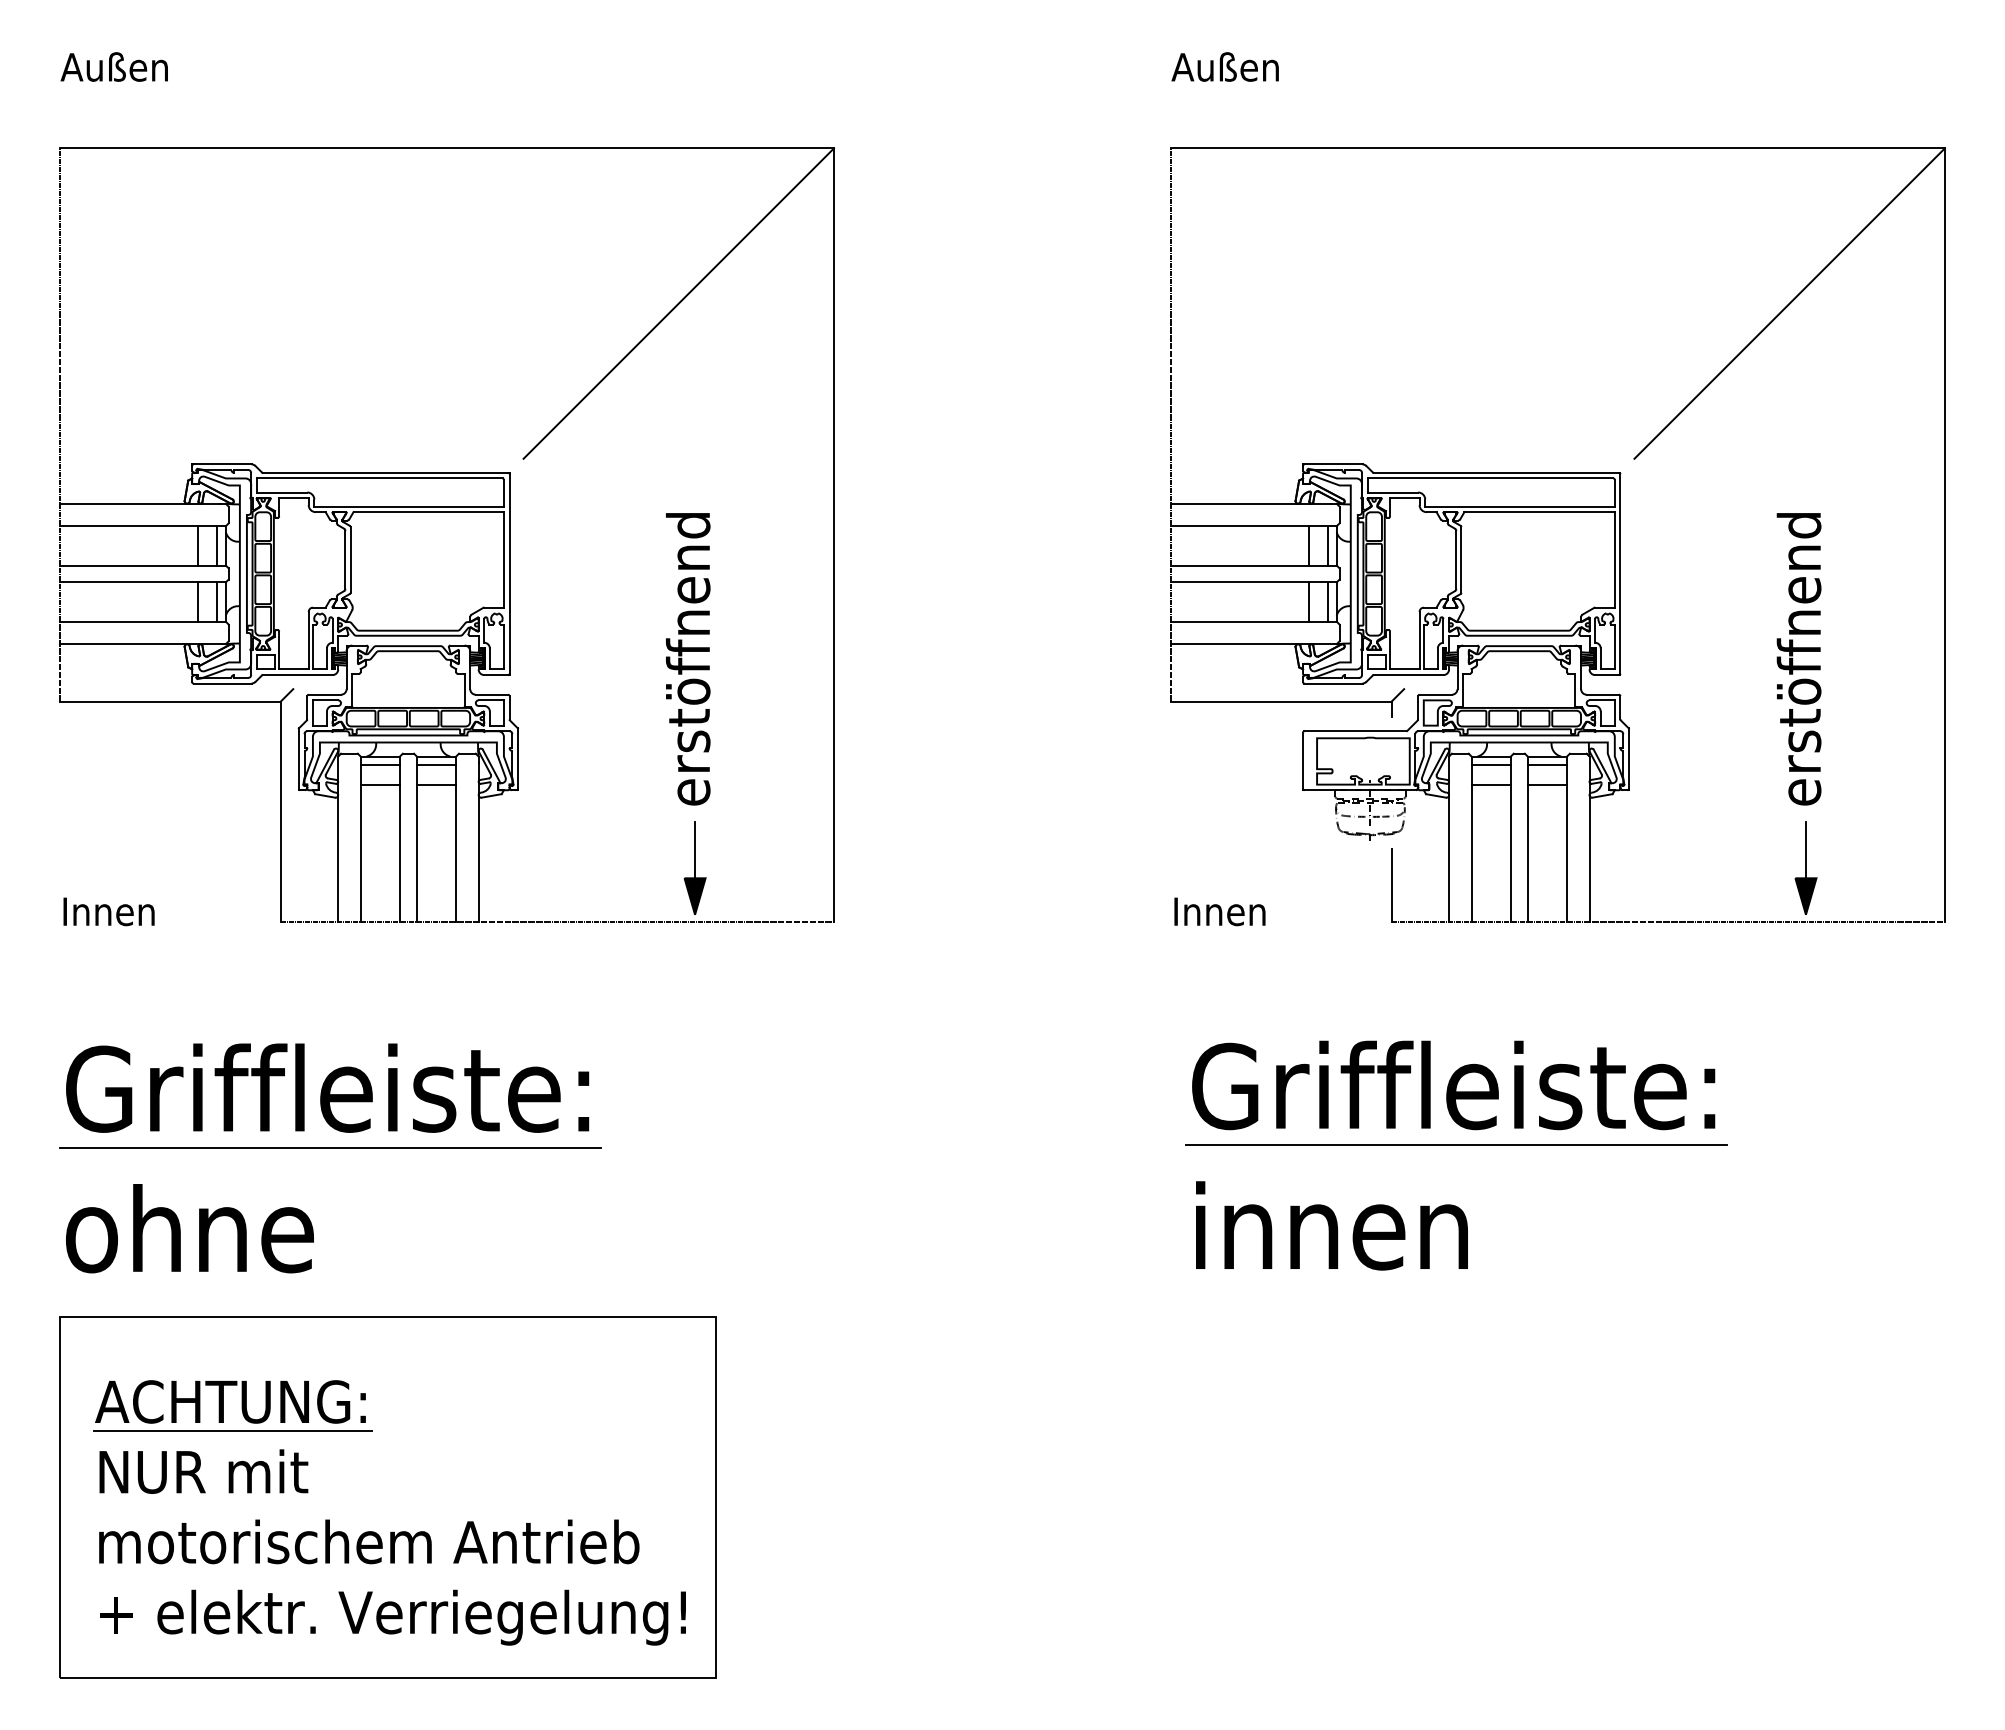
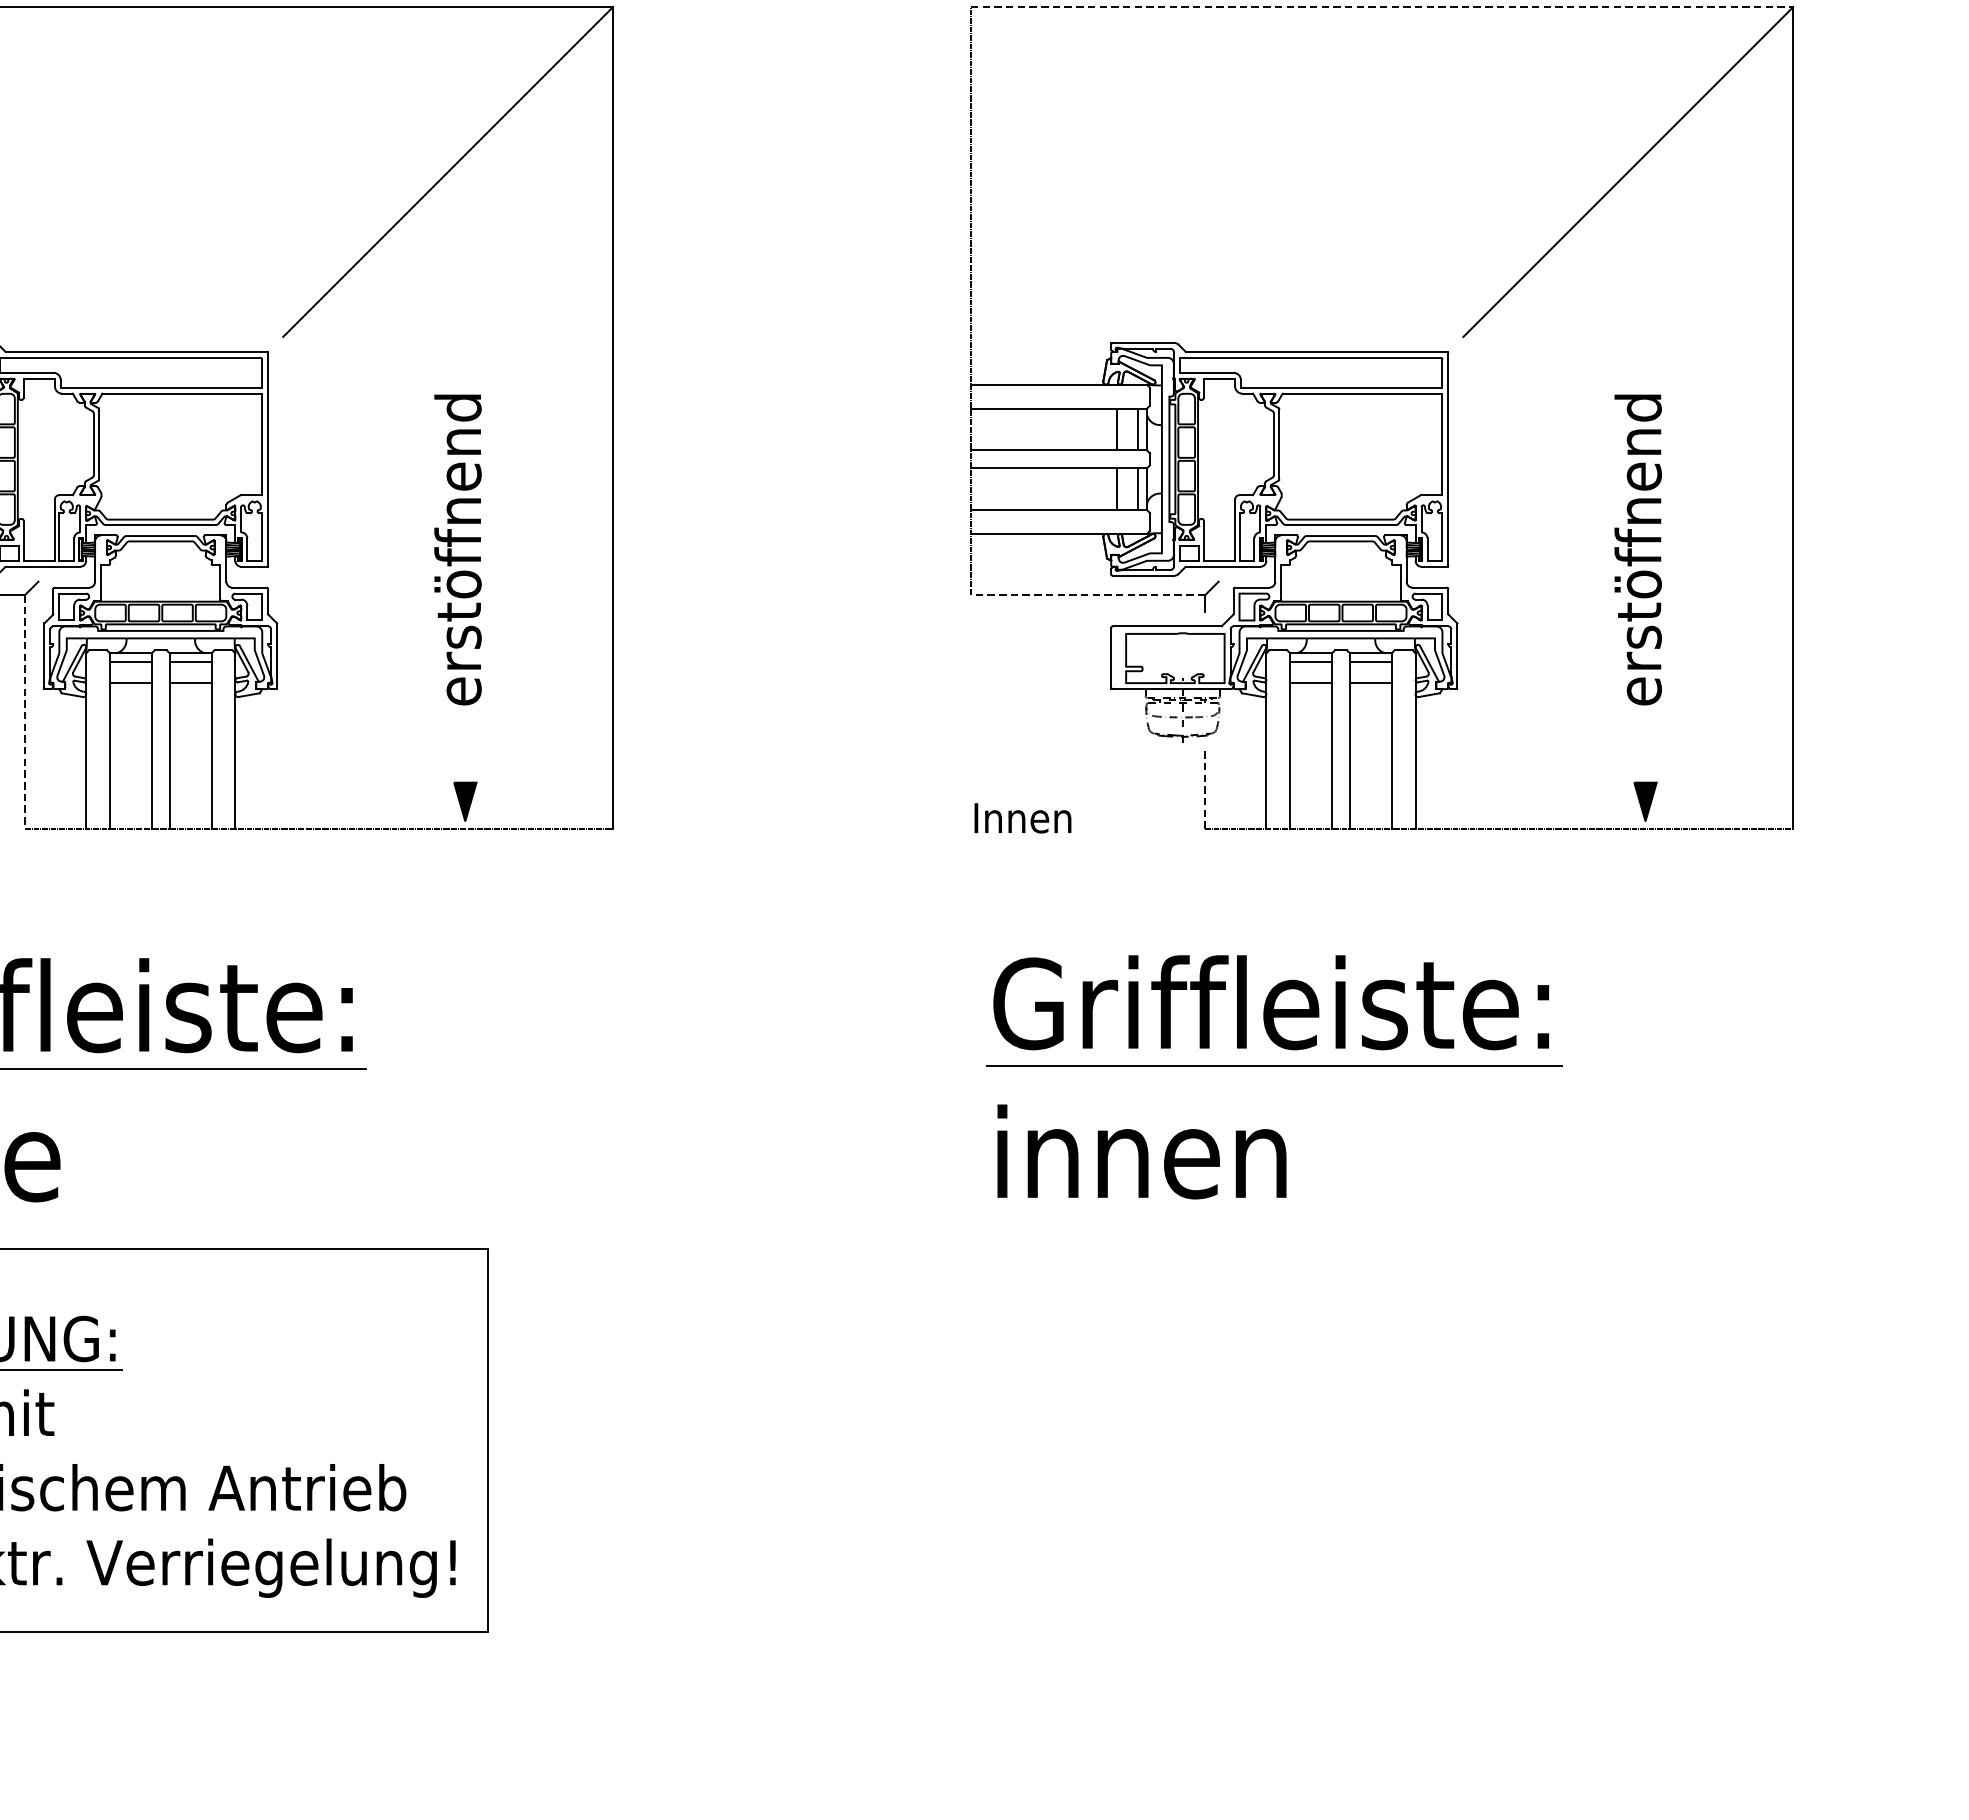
line: (1557, 148) -> (1381, 7), solid -> dashed
line: (1280, 701) -> (1087, 594), solid -> dashed
line: (280, 812) -> (24, 712), solid -> dashed
line: (695, 849) -> (465, 752), removed
line: (1805, 849) -> (1645, 752), removed
line: (1391, 885) -> (1205, 790), solid -> dashed

